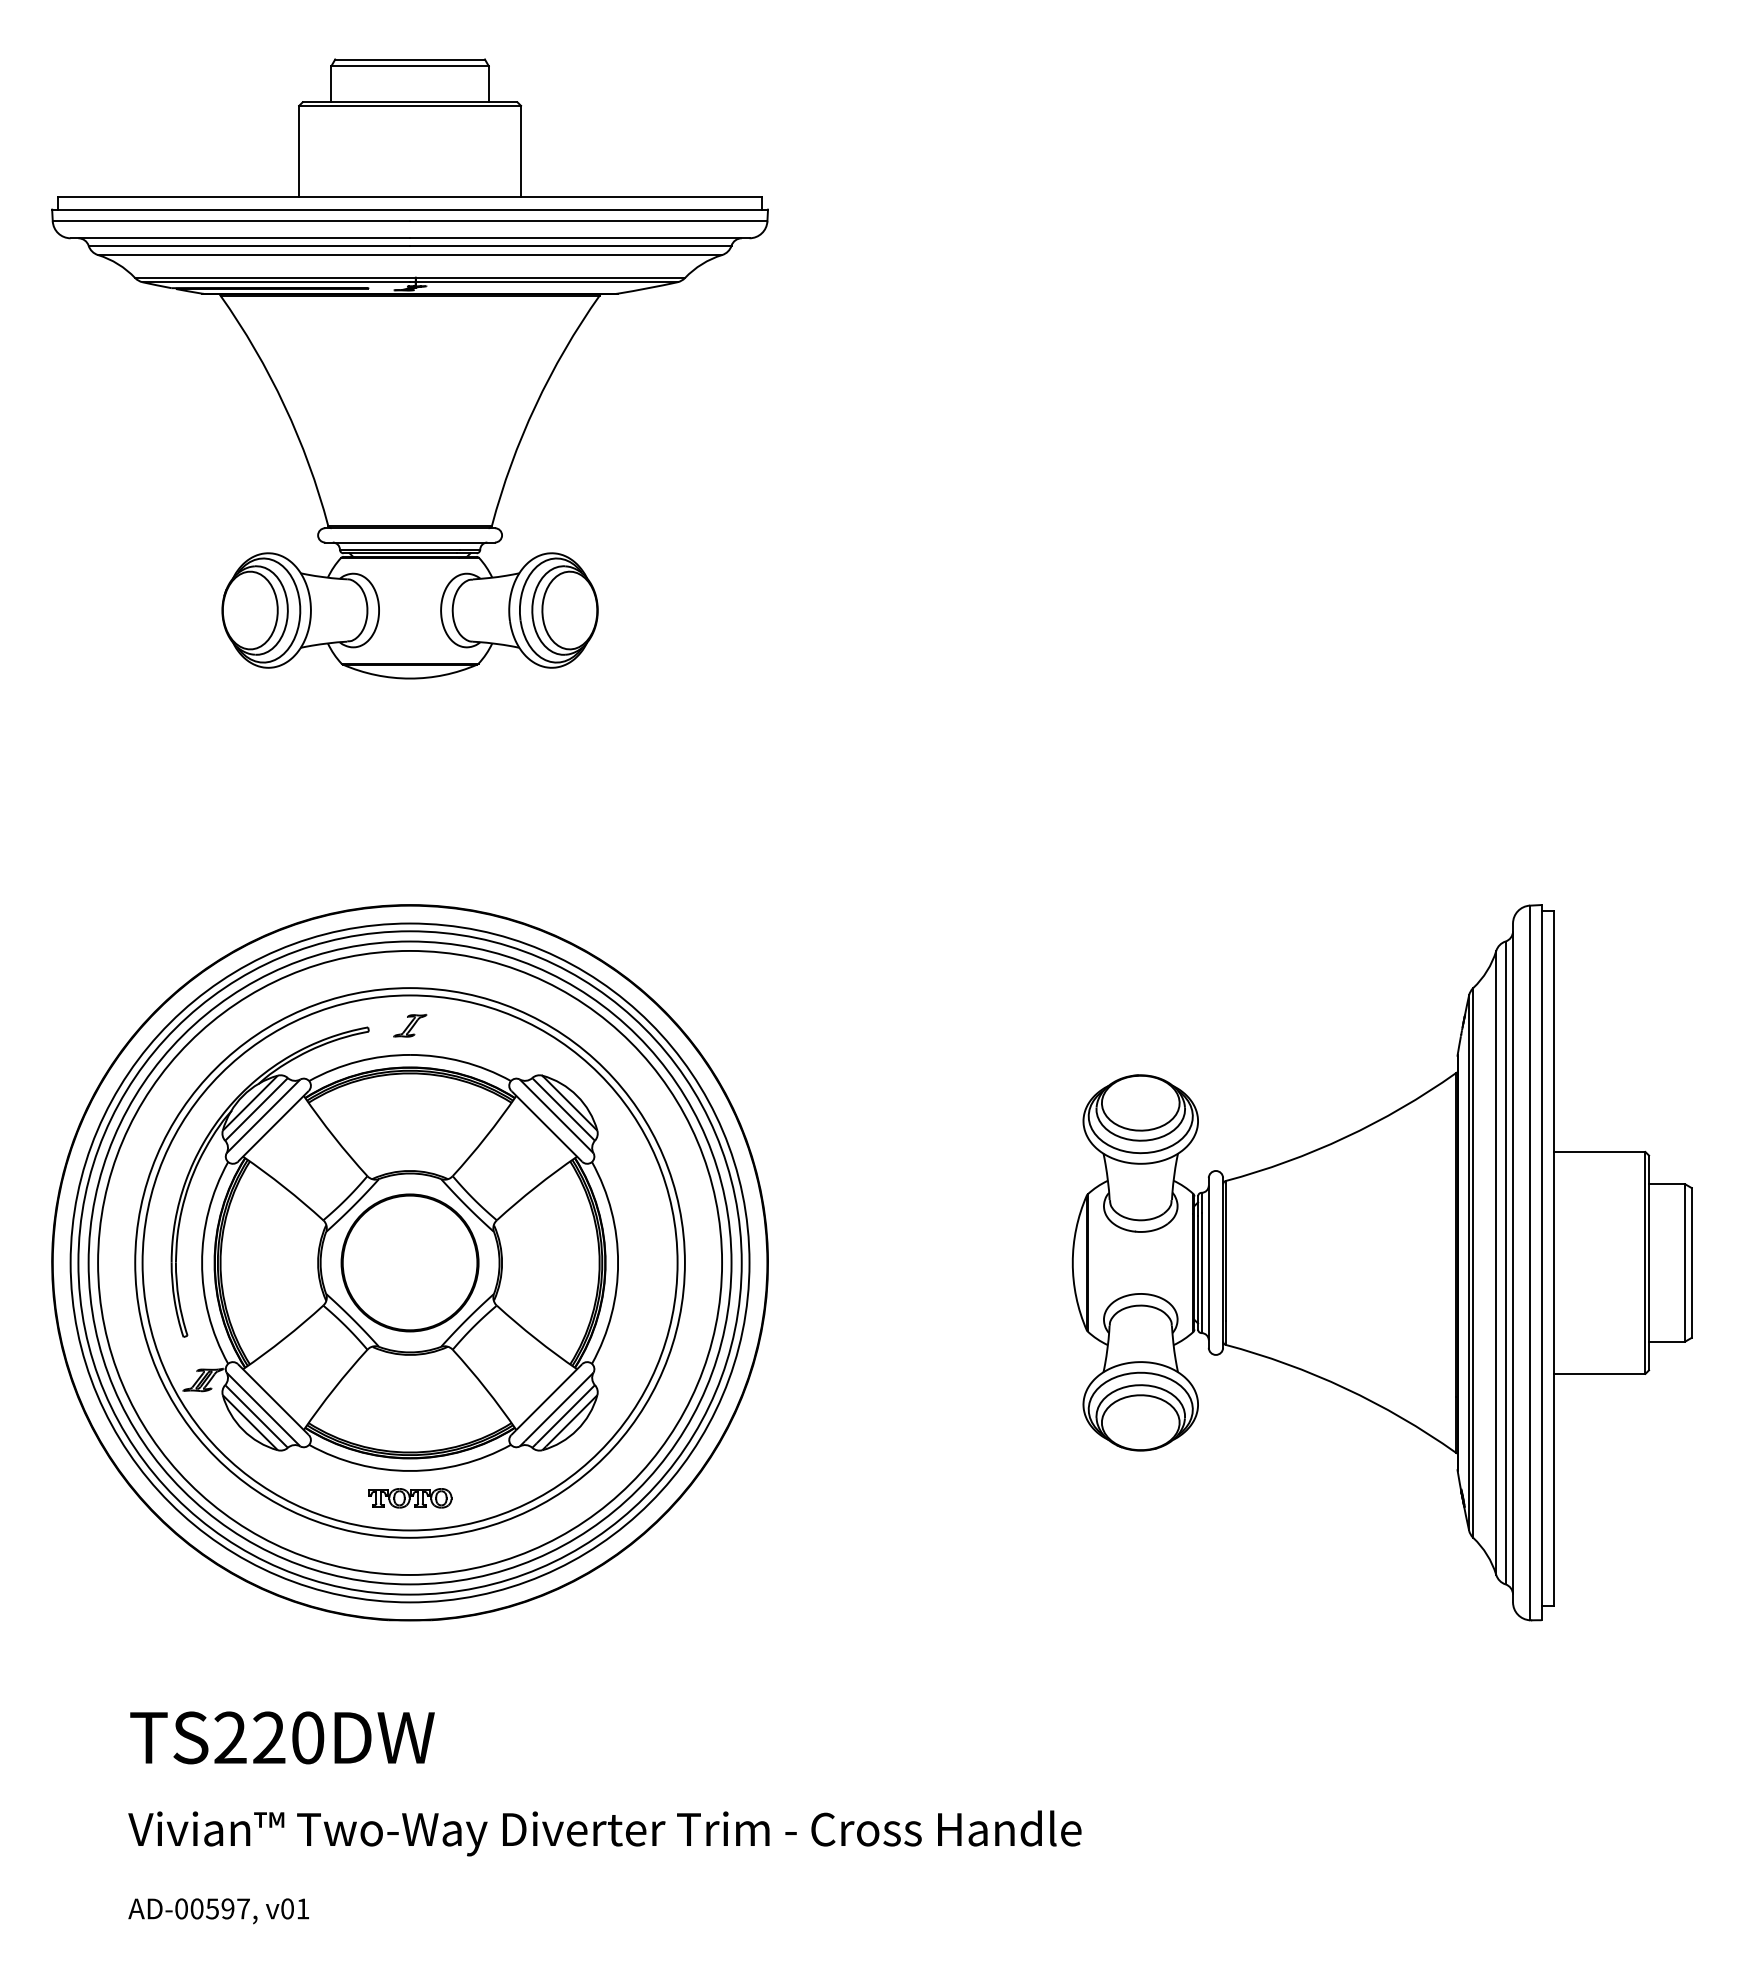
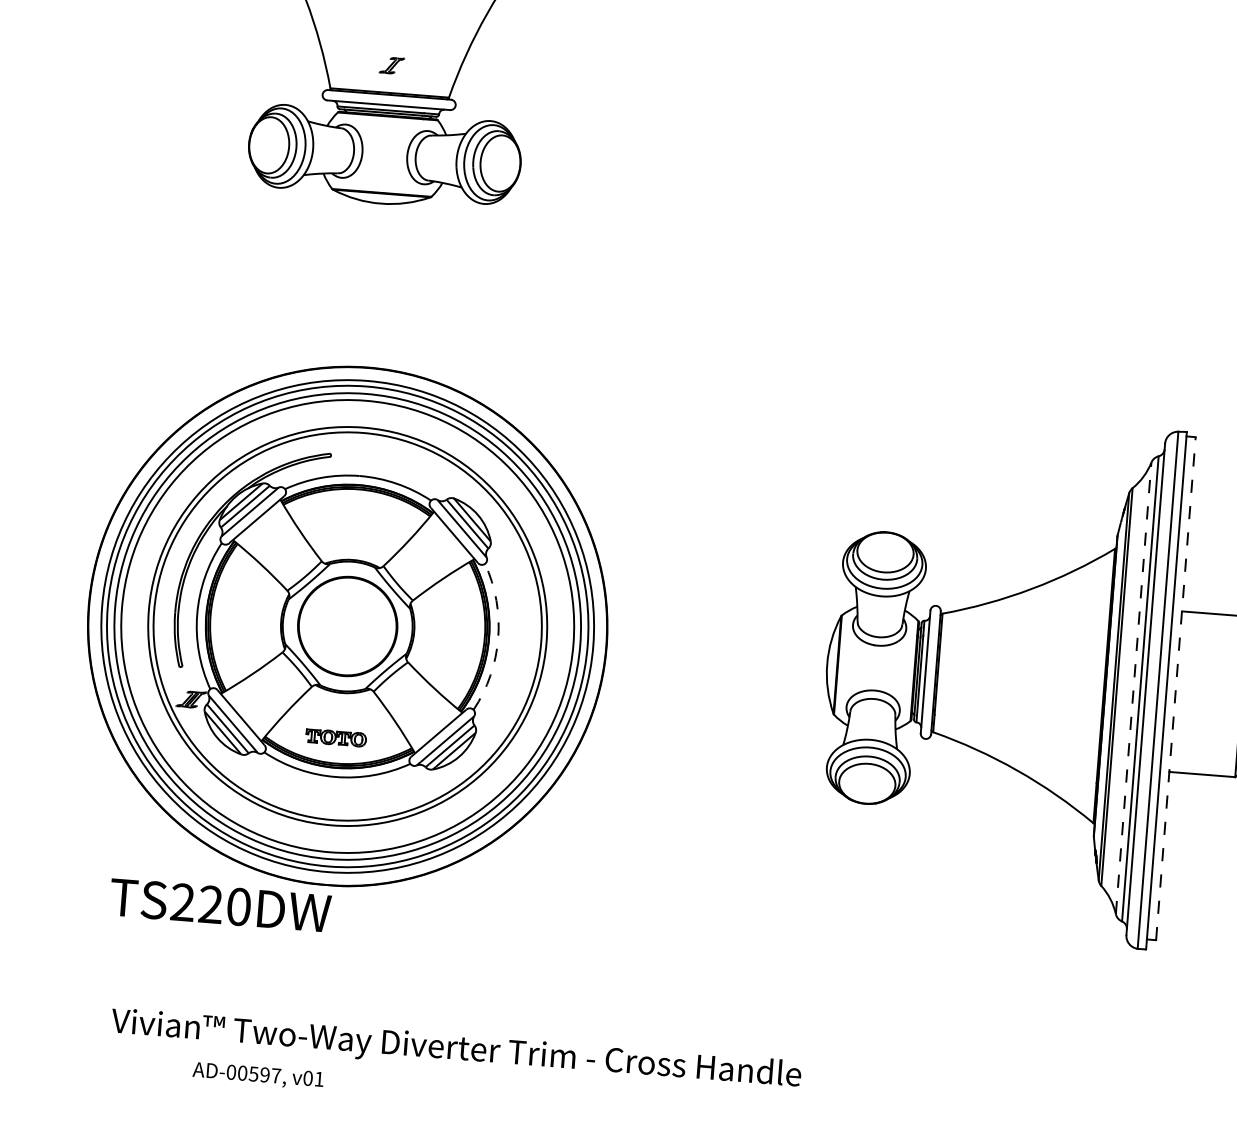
part: (410, 1025) -> (392, 65), moved
line: (1554, 1258) -> (1176, 688), solid -> dashed
arc: (618, 1262) -> (498, 638), solid -> dashed
line: (1496, 1262) -> (1133, 688), solid -> dashed
part: (410, 1498) -> (336, 738), moved
text: (282, 1737) -> (220, 905), moved
text: (218, 1911) -> (258, 1076), moved

